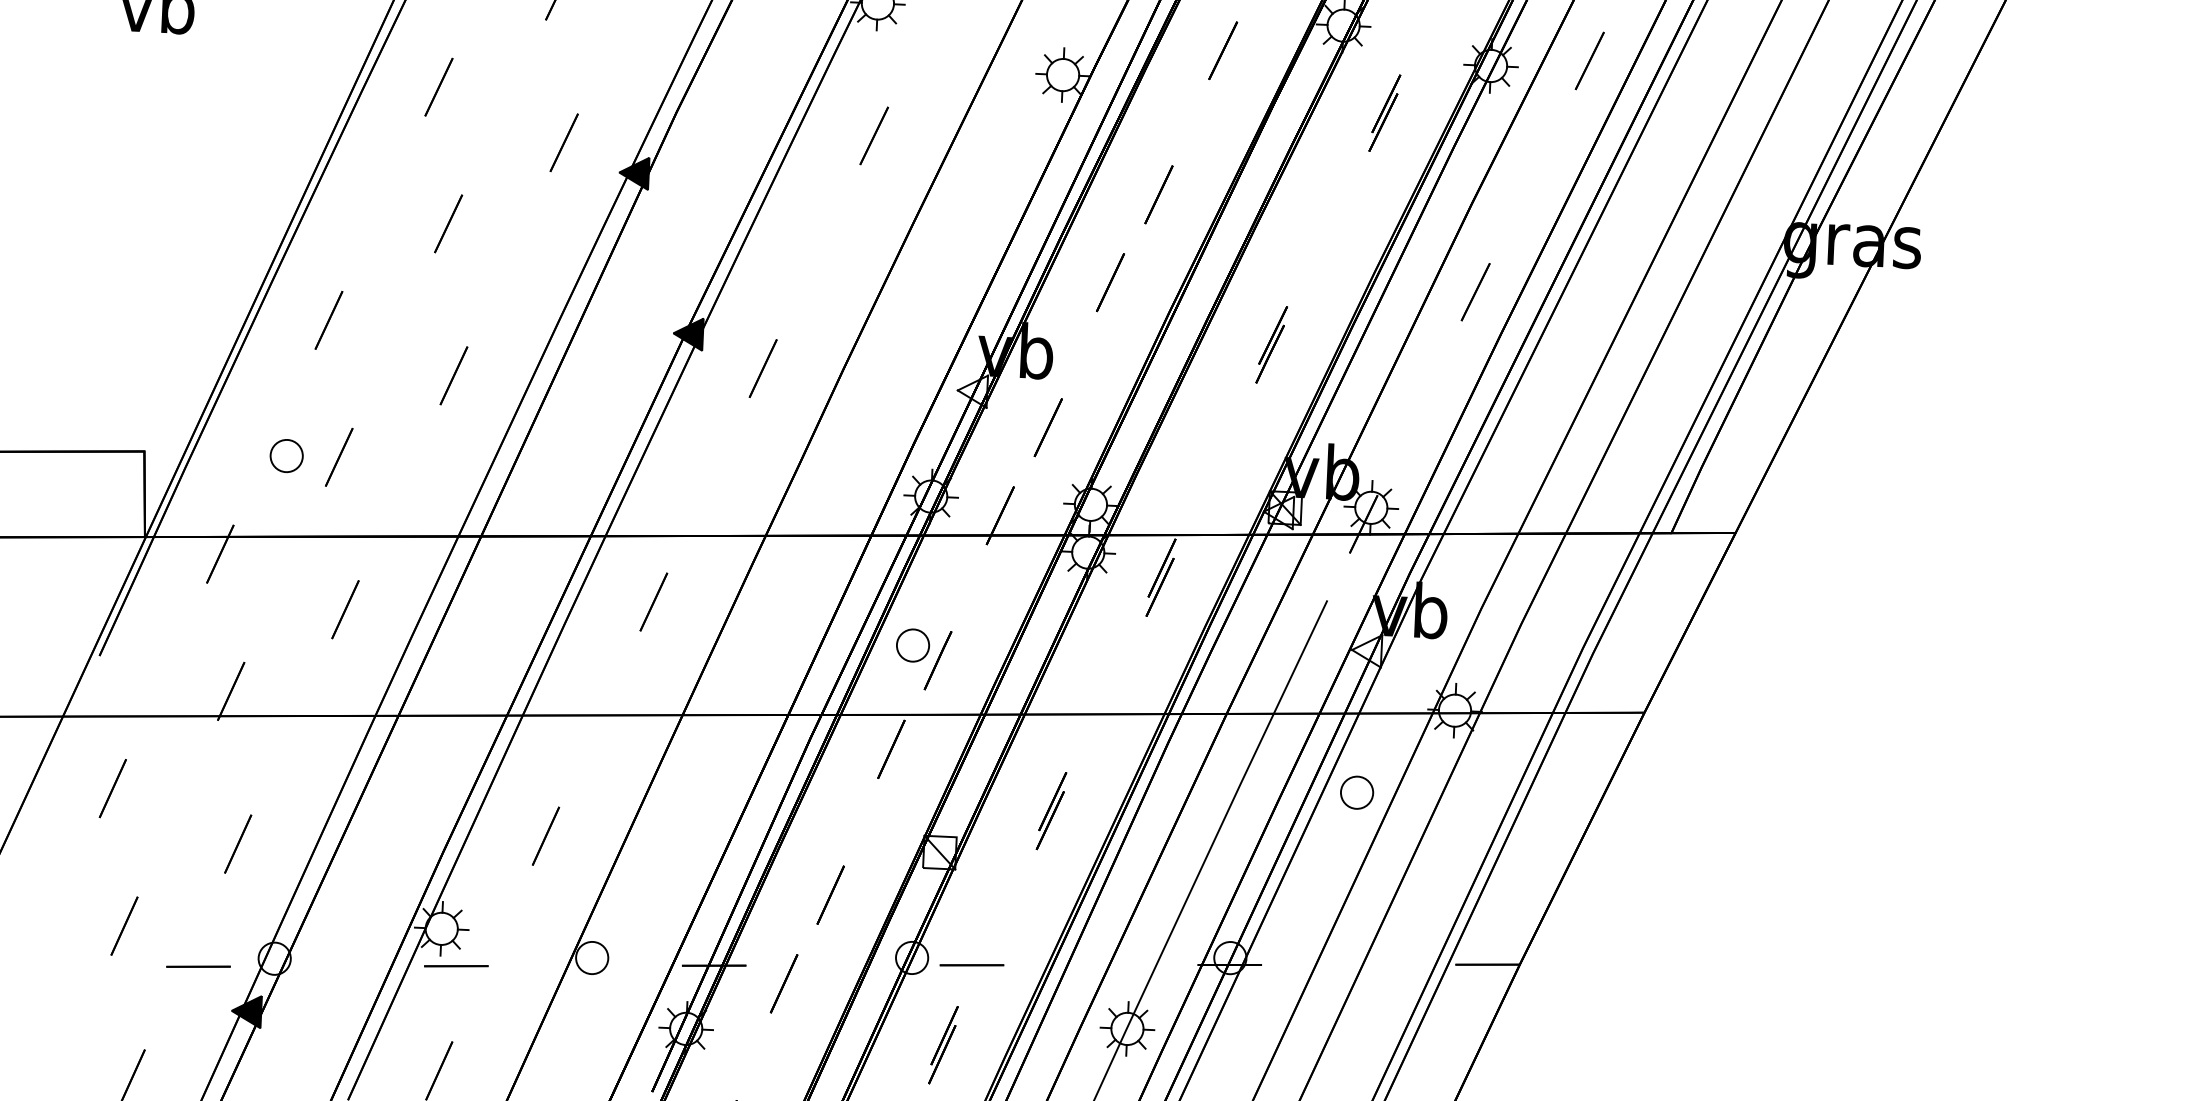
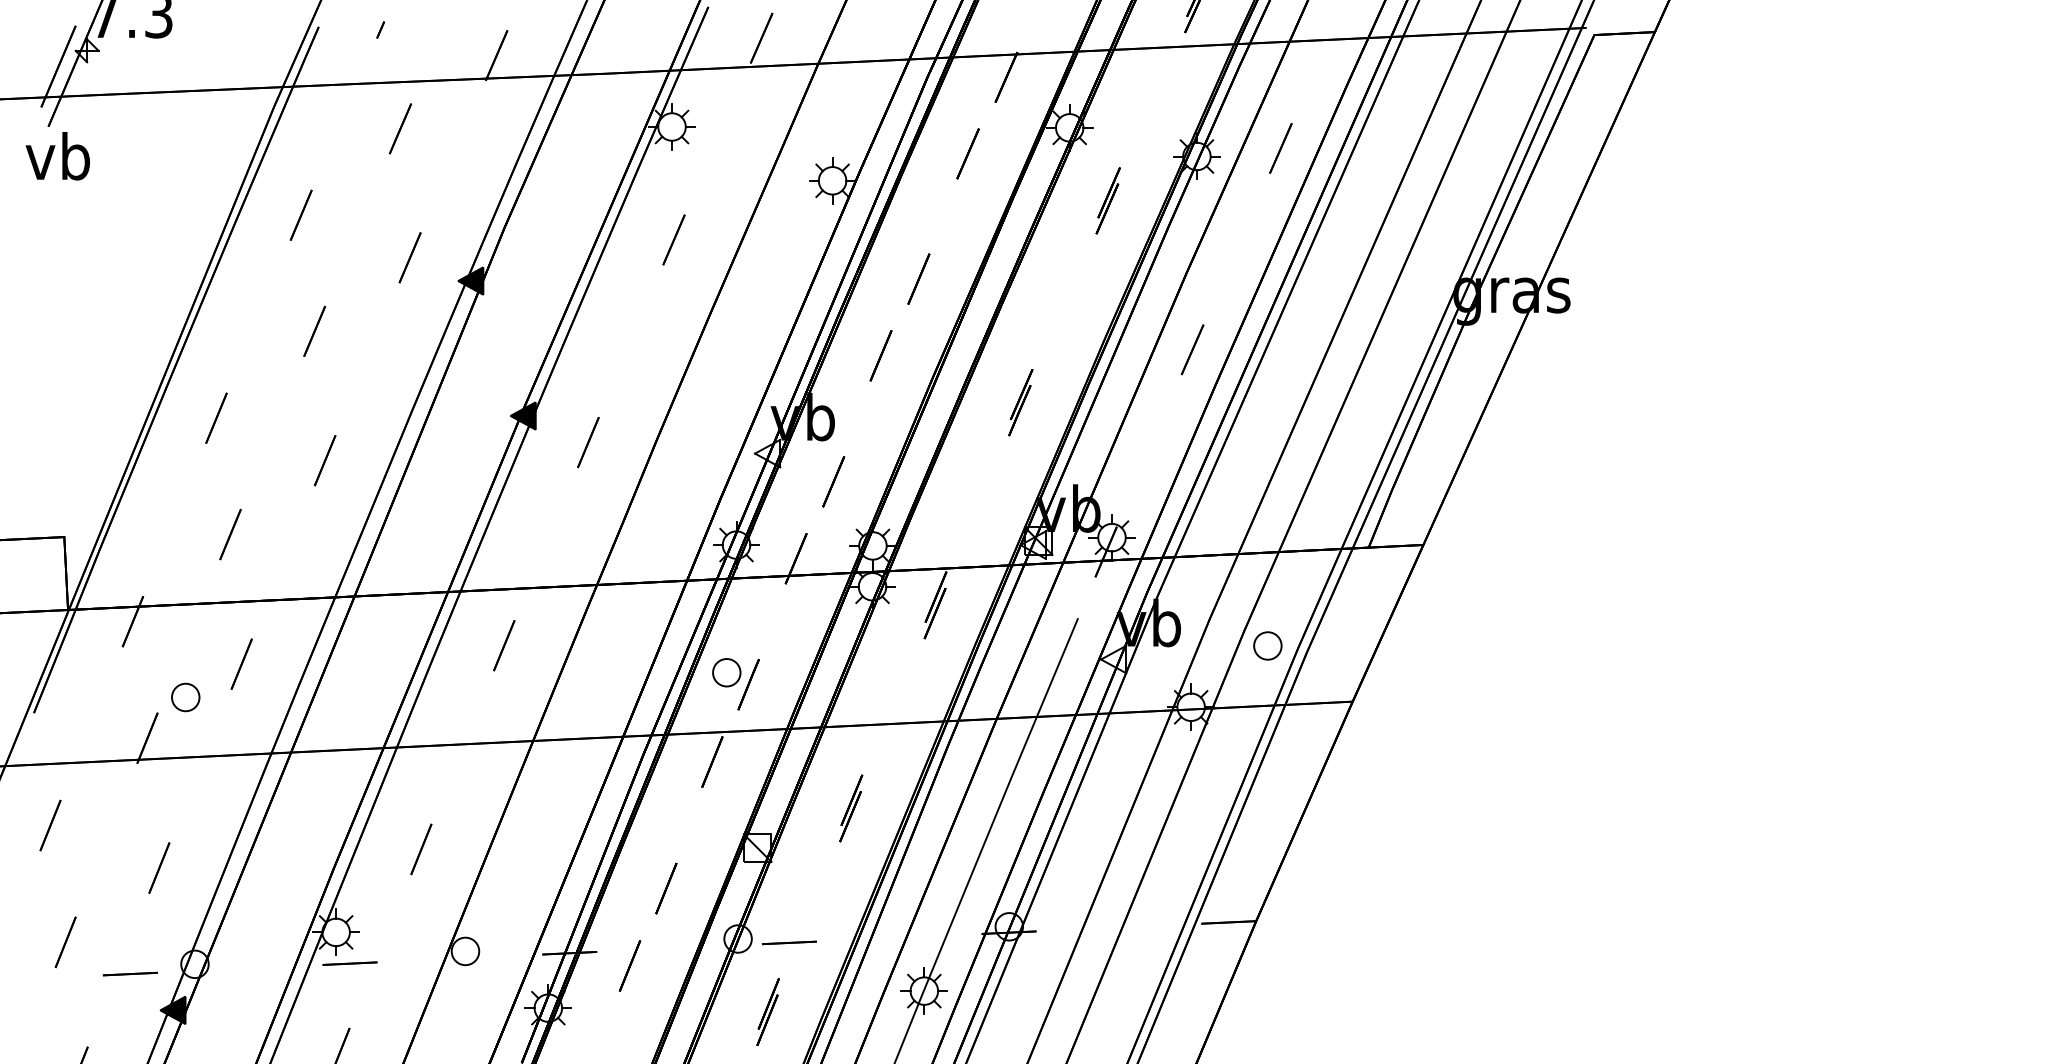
part: (286, 456) -> (185, 697), moved
part: (1356, 792) -> (1267, 645), moved

